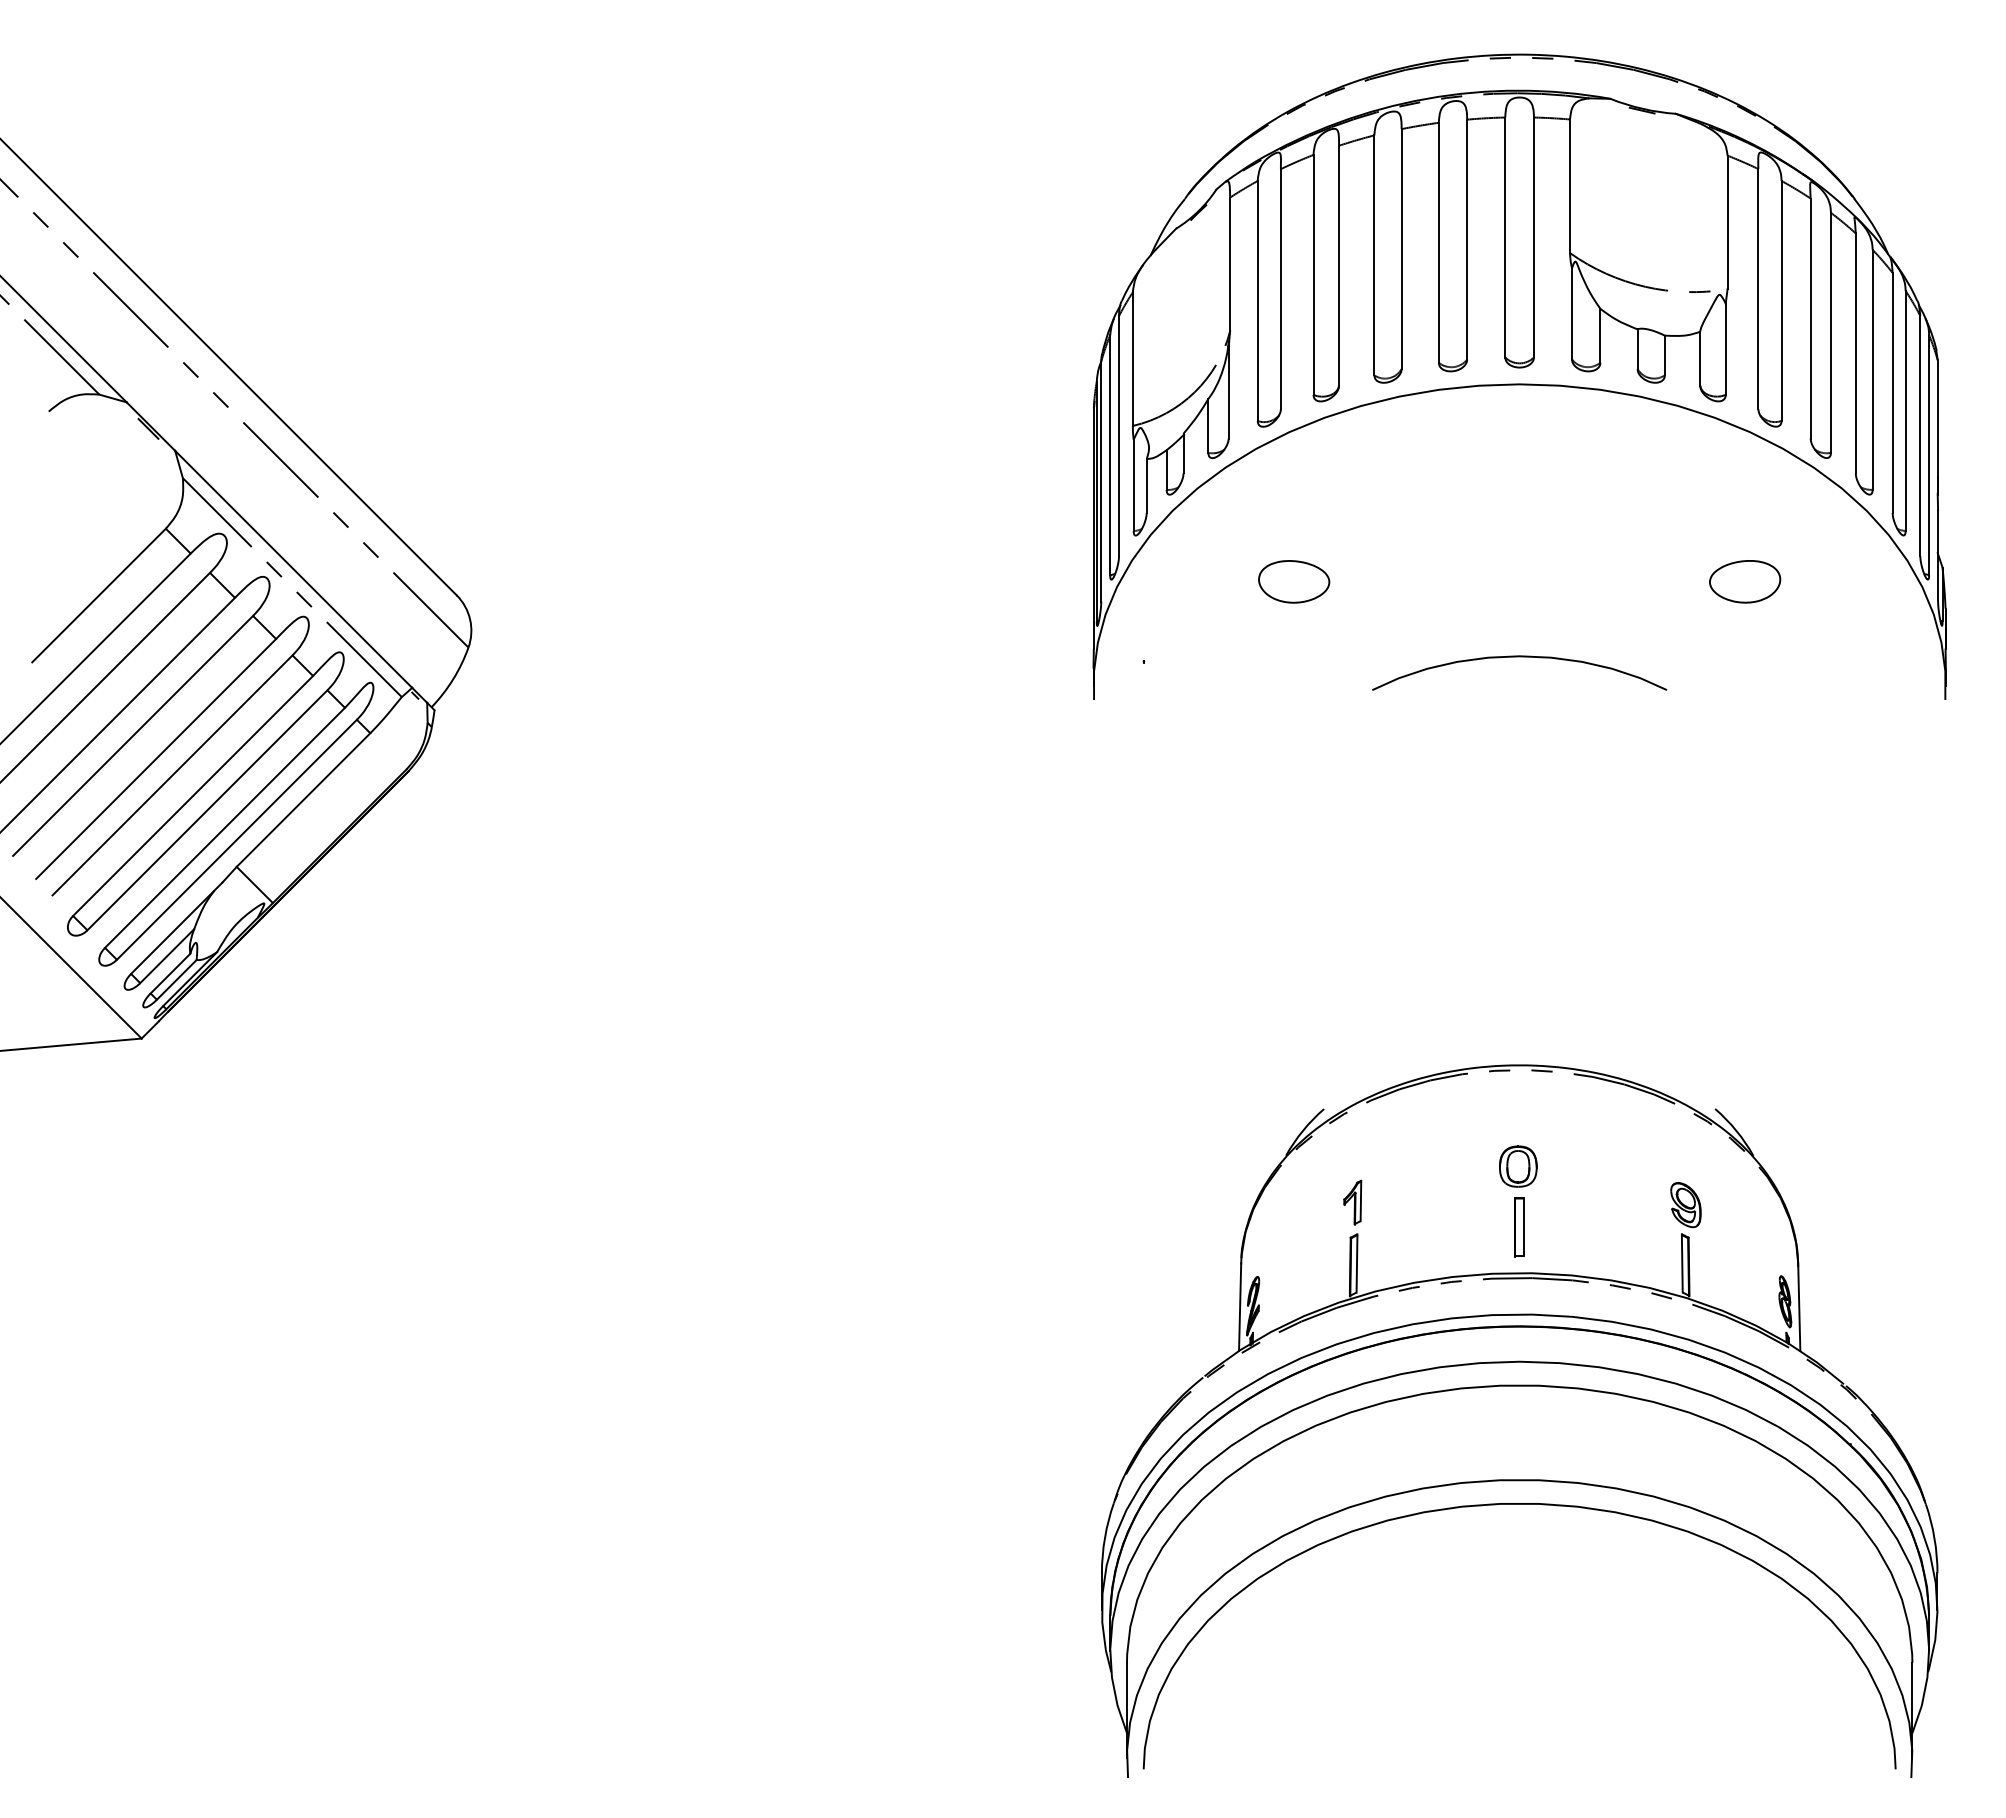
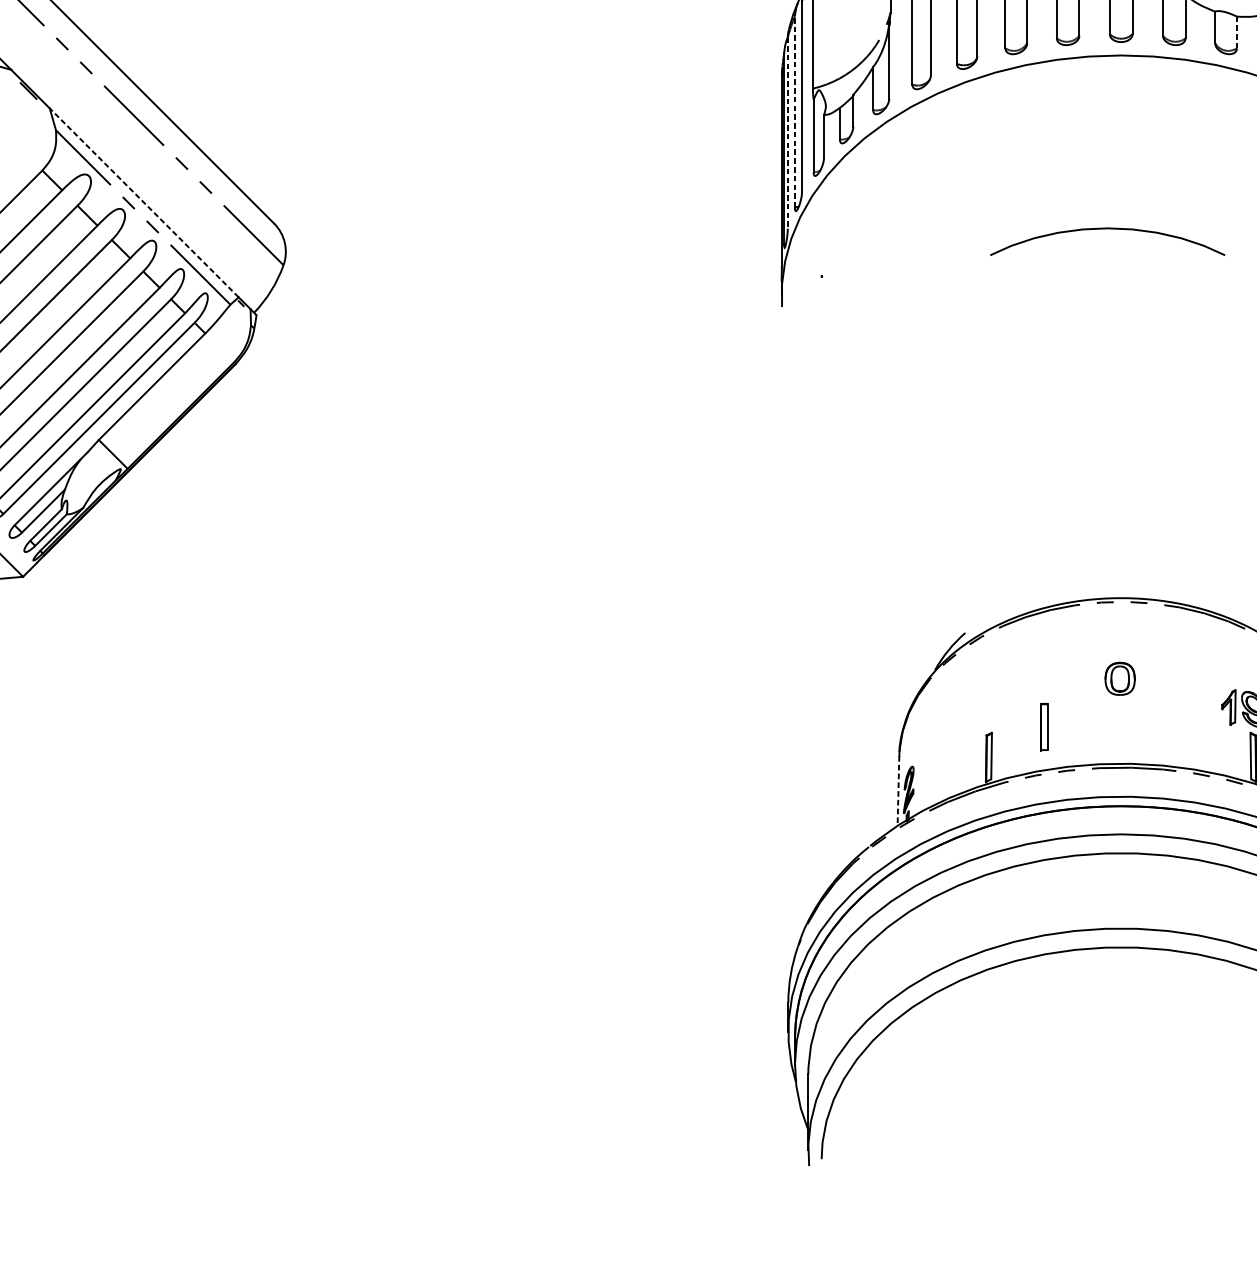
line: (1664, 355) -> (1236, 32), solid -> dashed
line: (1110, 455) -> (795, 112), solid -> dashed
line: (1101, 481) -> (787, 132), solid -> dashed
line: (293, 569) -> (144, 203), solid -> dashed
part: (1294, 581) -> (941, 212), removed
curve: (1519, 657) -> (1107, 229), moved
part: (1352, 1202) -> (1228, 707), moved
part: (1519, 1227) -> (1044, 727), moved
line: (1240, 1307) -> (898, 791), solid -> dashed

